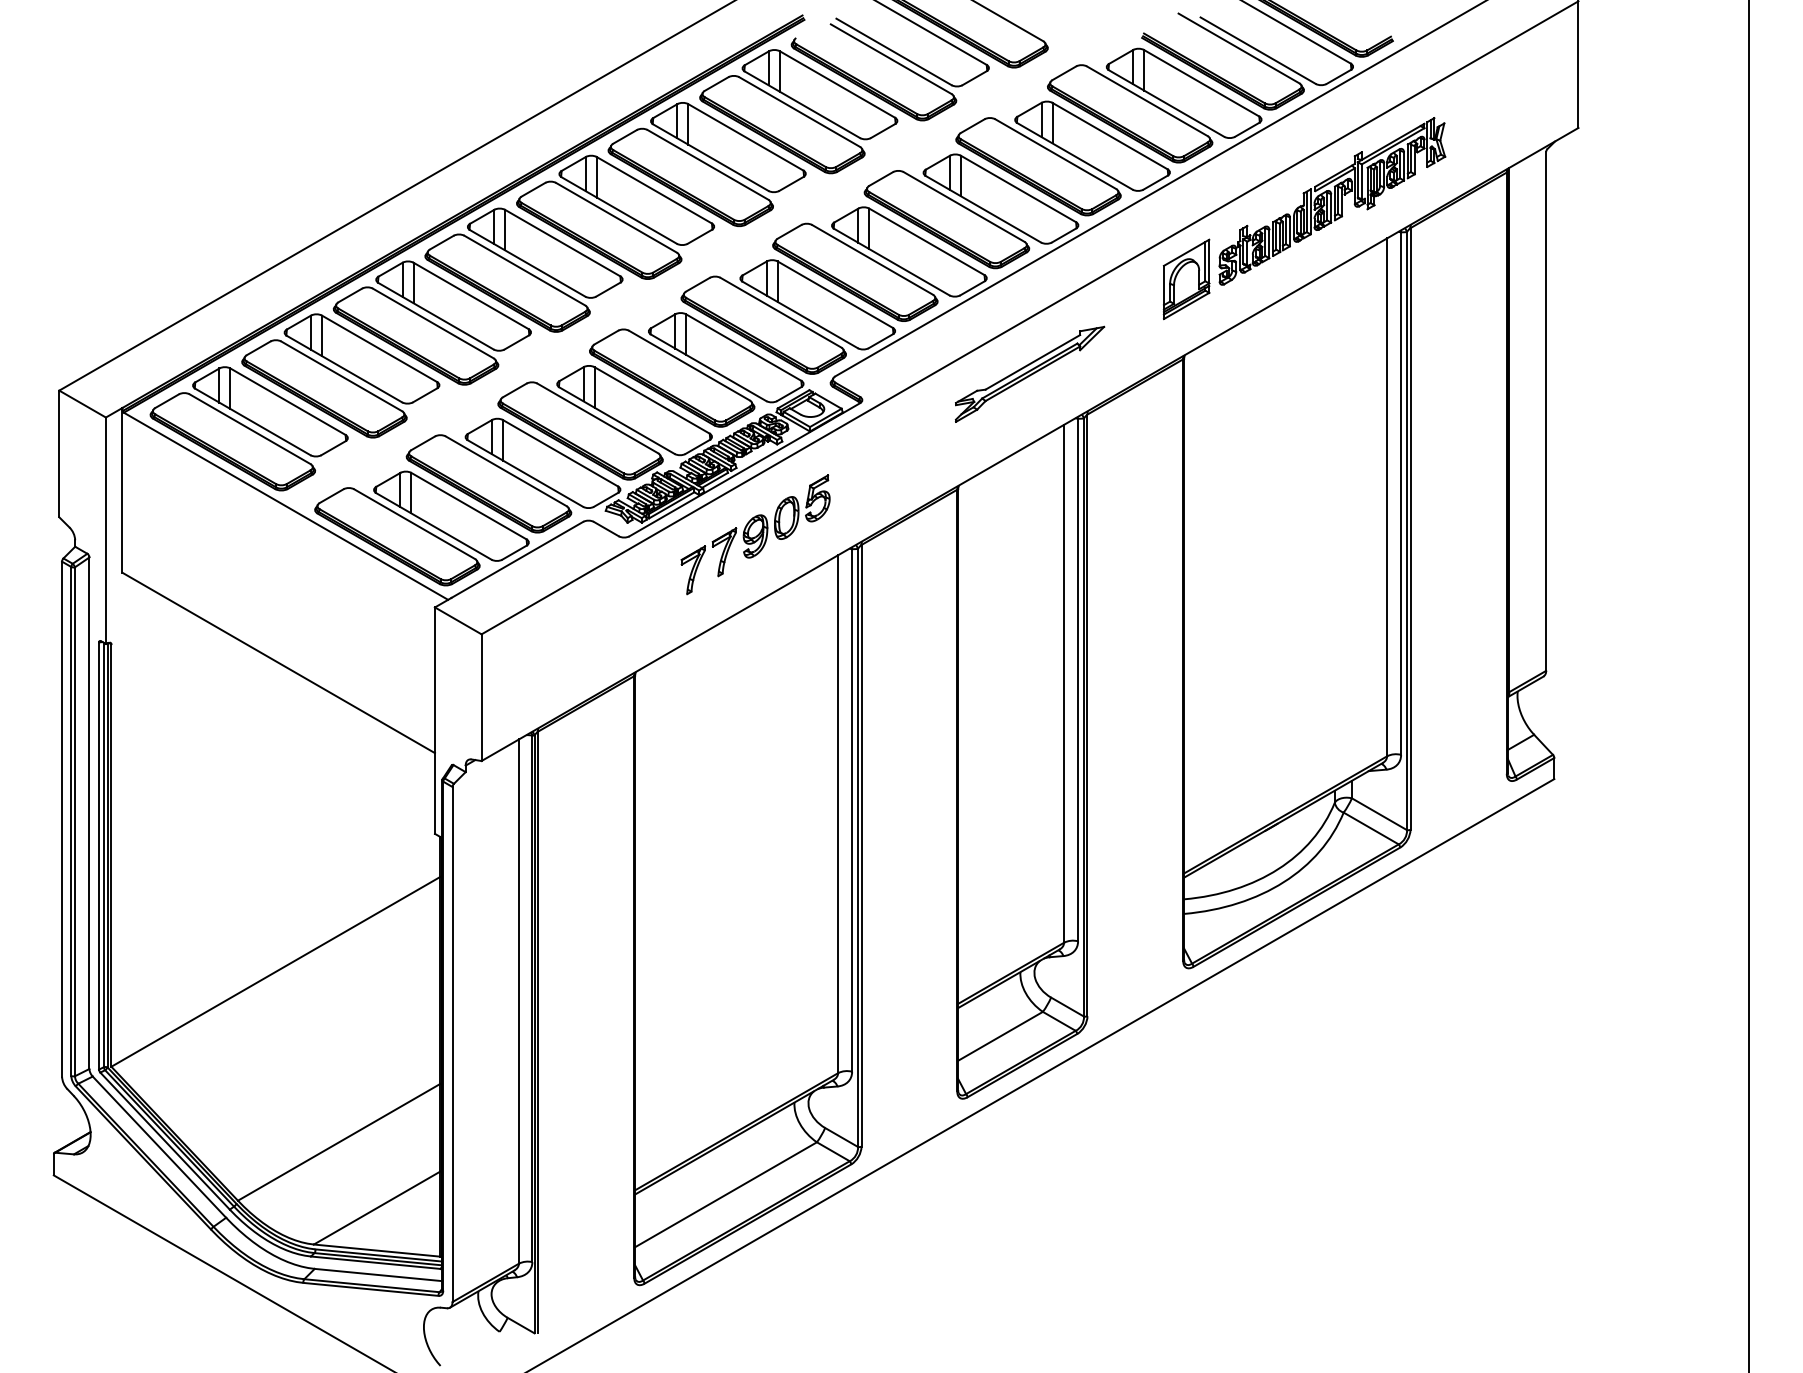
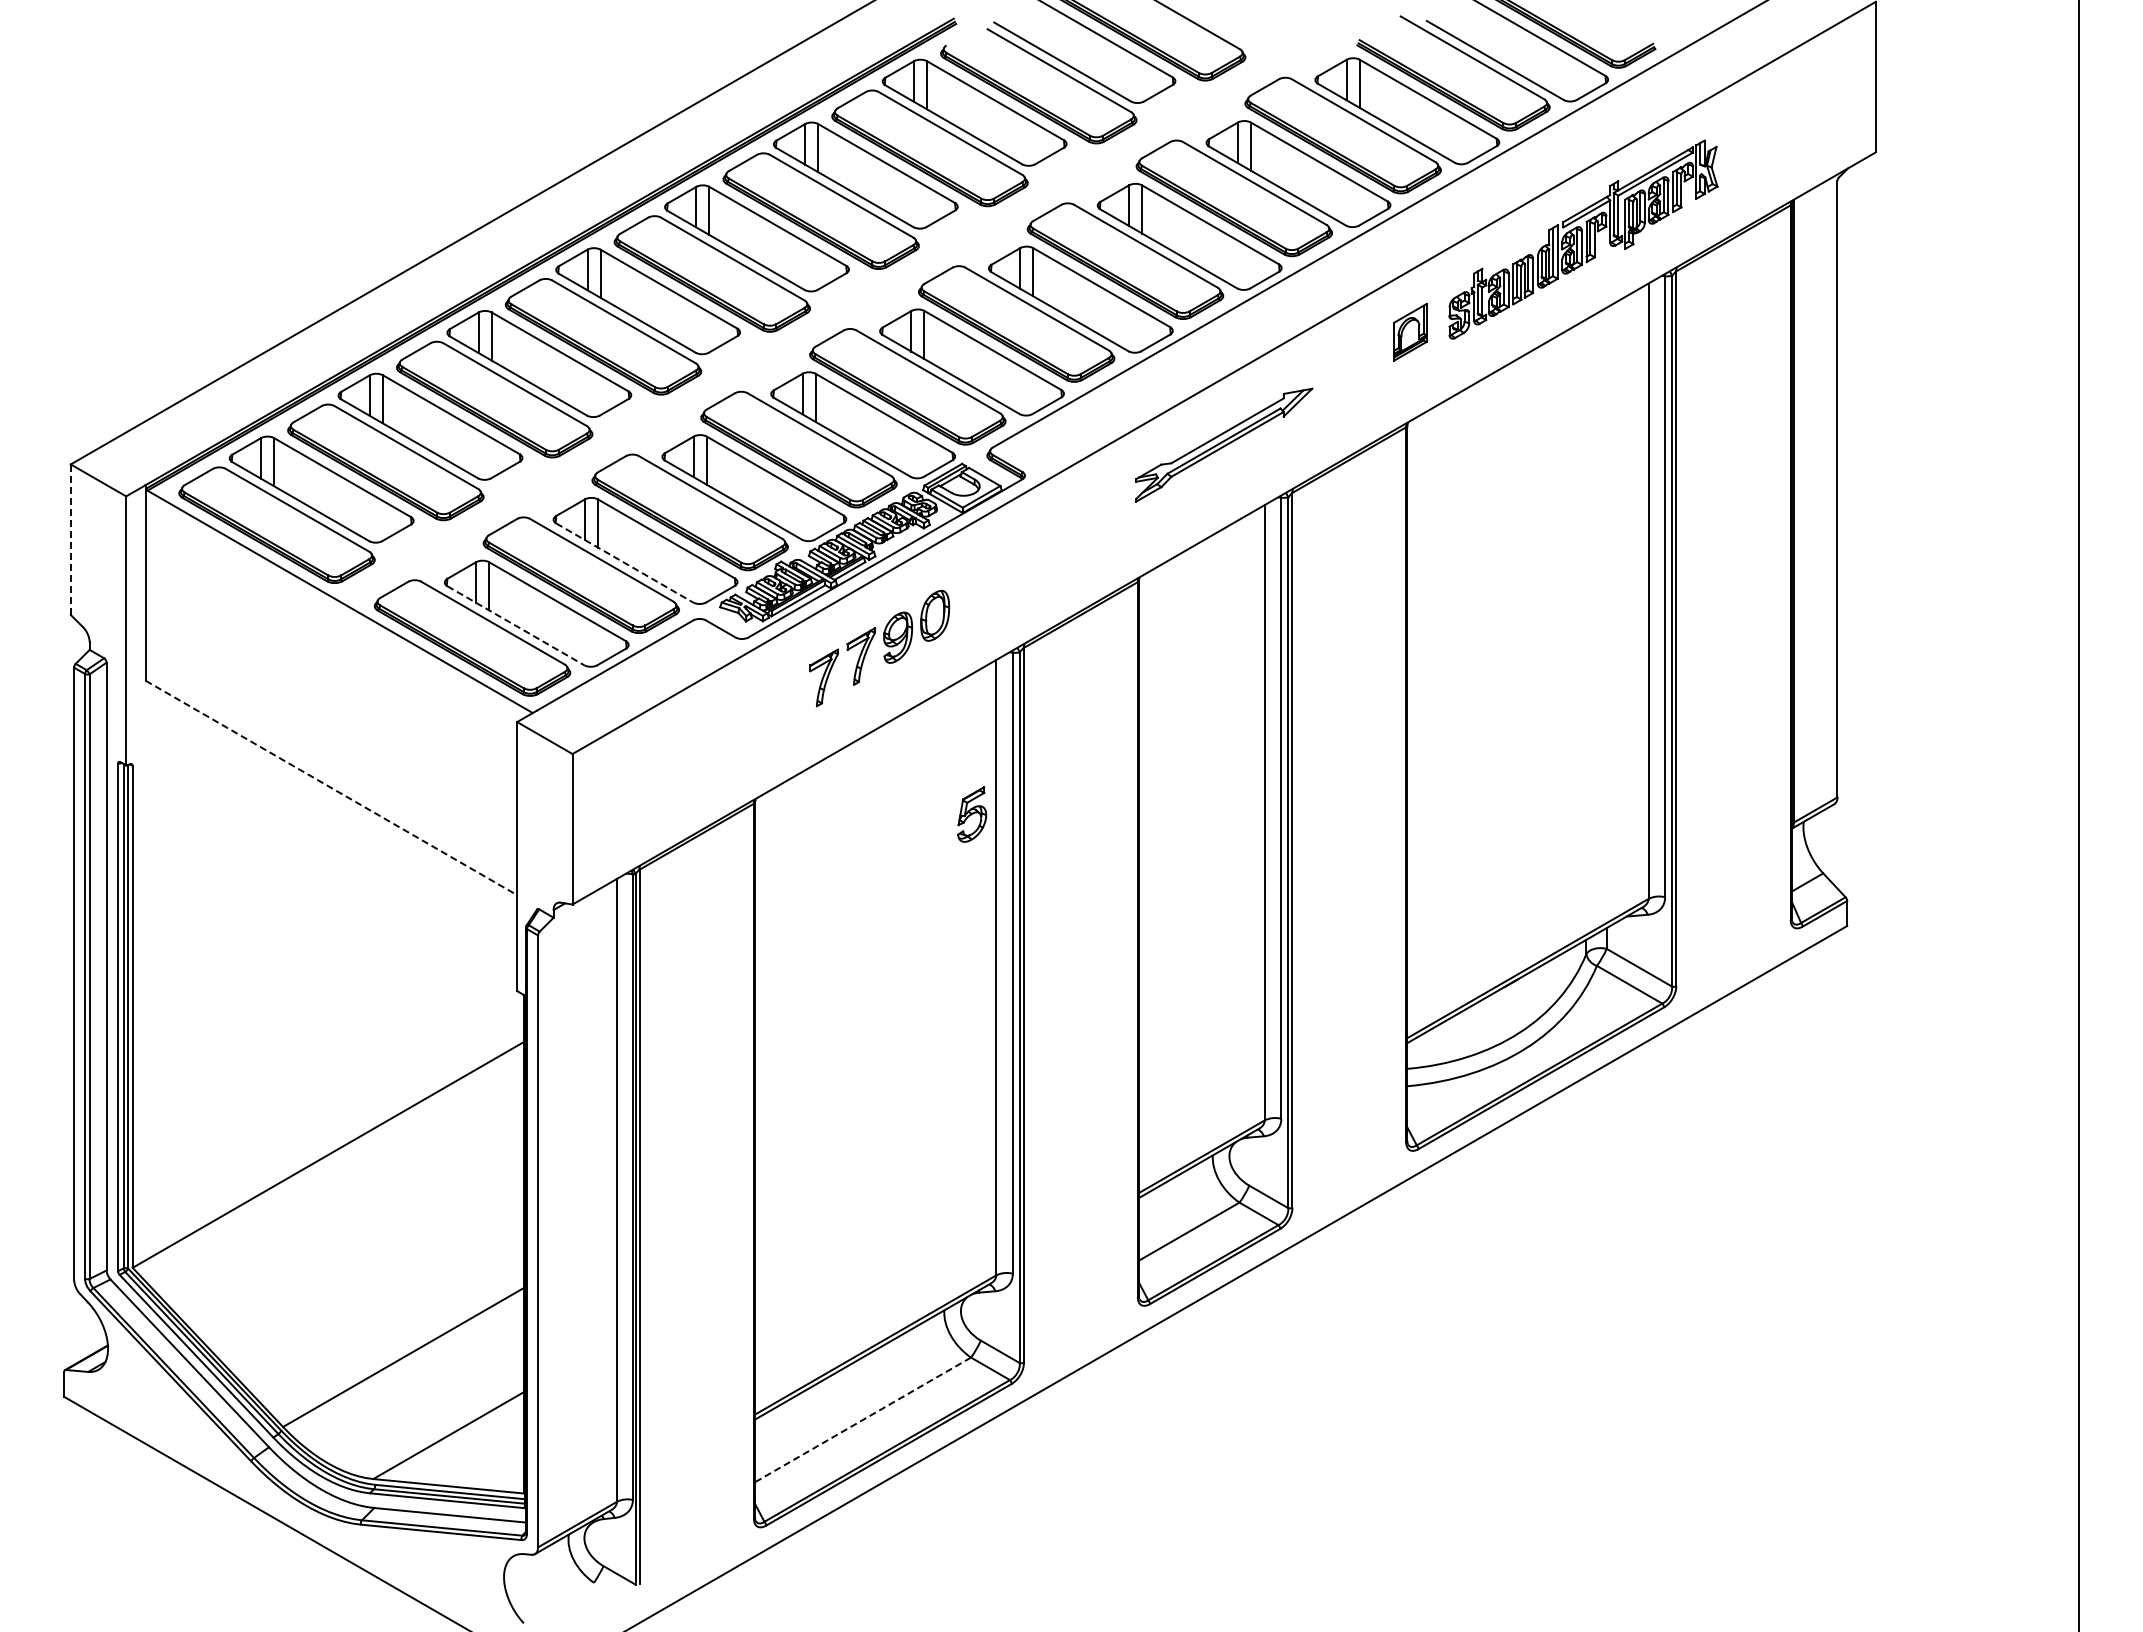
part: (1186, 279) -> (1410, 332), size x0.6
line: (59, 453) -> (70, 539), solid -> dashed
line: (526, 473) -> (625, 563), solid -> dashed
part: (818, 498) -> (972, 814), moved
line: (434, 527) -> (516, 626), solid -> dashed
line: (278, 663) -> (331, 788), solid -> dashed
line: (726, 1194) -> (863, 1419), solid -> dashed

